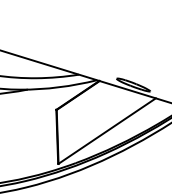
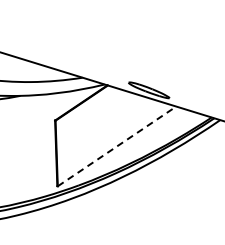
line: (107, 131) -> (117, 146), solid -> dashed

